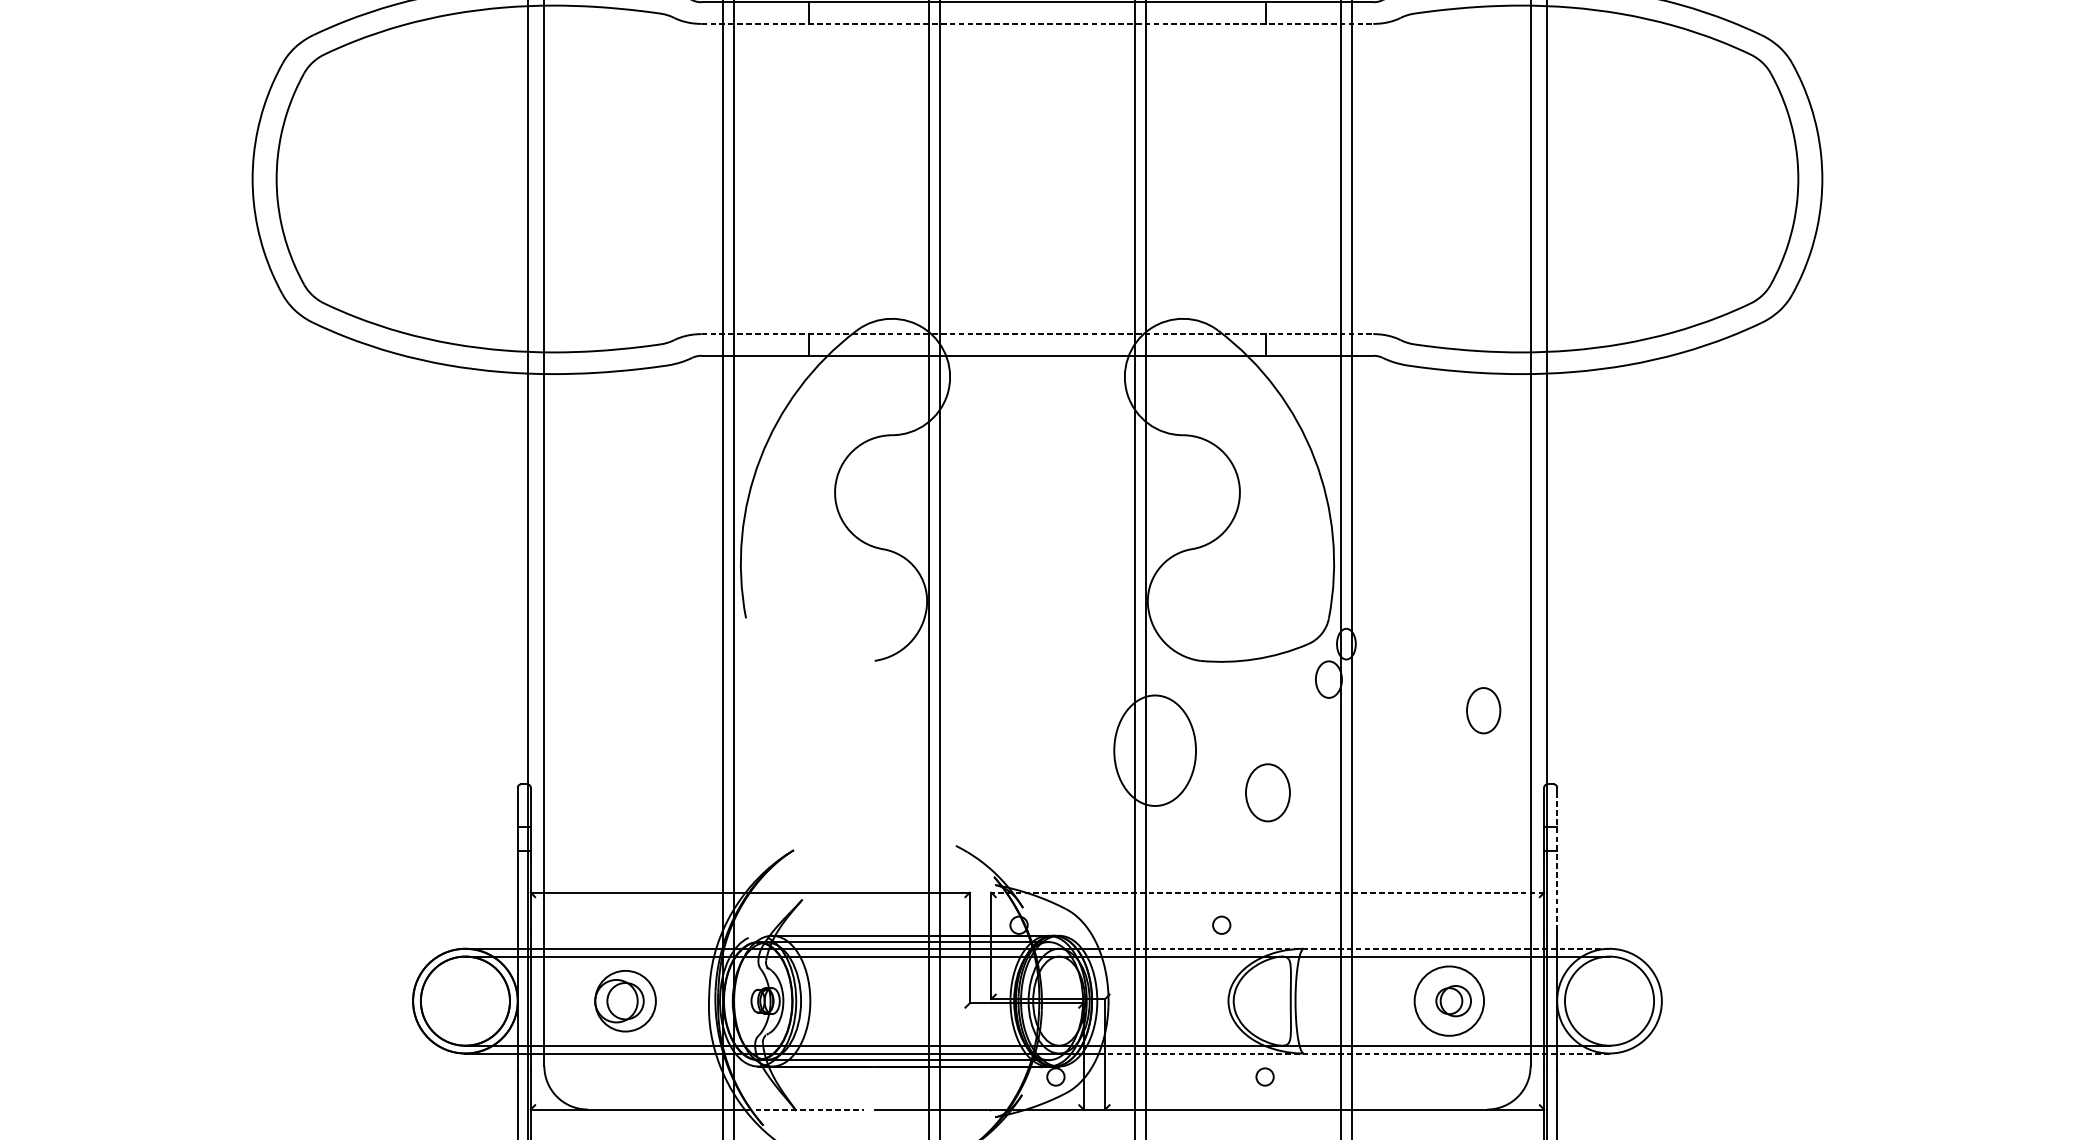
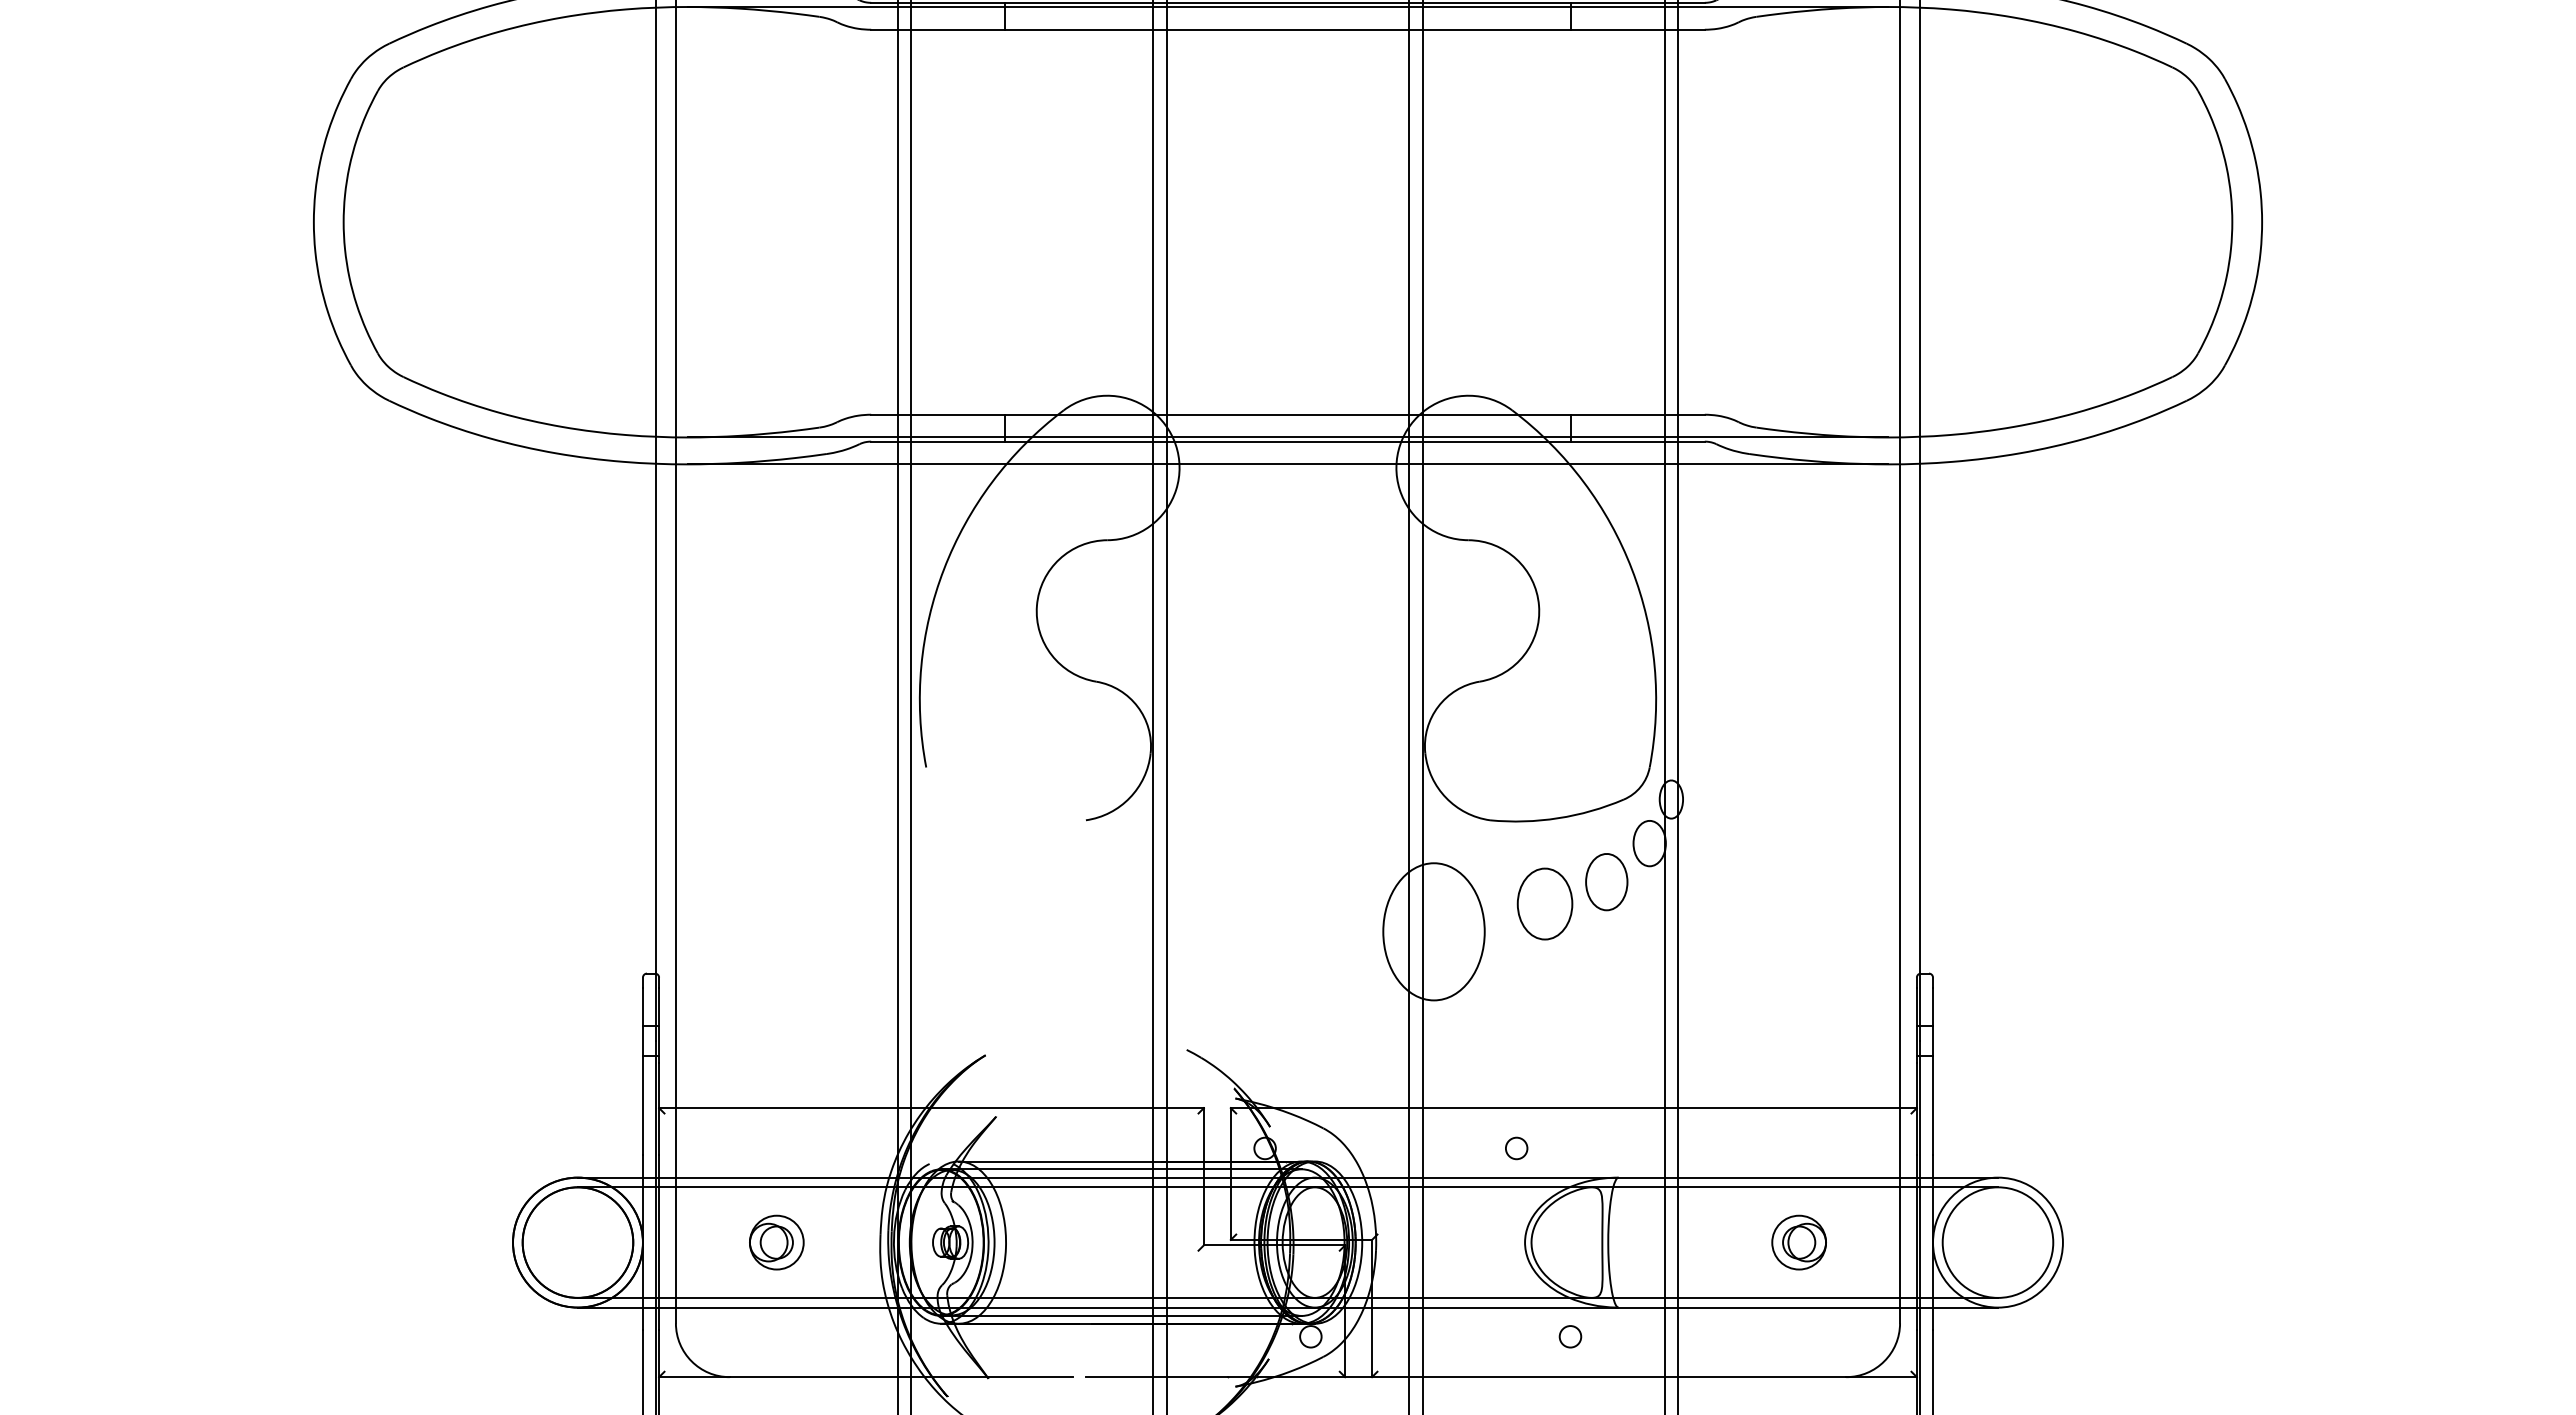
line: (1037, 6) -> (1287, 7), added
line: (1037, 23) -> (1288, 29), dashed -> solid
line: (1037, 333) -> (1288, 414), dashed -> solid
line: (1037, 352) -> (1287, 437), added
line: (1037, 374) -> (1287, 464), added
part: (1483, 710) -> (1606, 882), moved
part: (1267, 792) -> (1544, 903), moved
line: (1557, 863) -> (1933, 1071), dashed -> solid
line: (1267, 893) -> (1573, 1108), dashed -> solid
line: (1354, 948) -> (1681, 1177), dashed -> solid
part: (625, 1001) -> (776, 1242), size x0.71
circle: (1449, 1001) -> (1799, 1242), size x0.62
line: (1354, 1053) -> (1681, 1307), dashed -> solid
line: (805, 1109) -> (999, 1377), dashed -> solid

